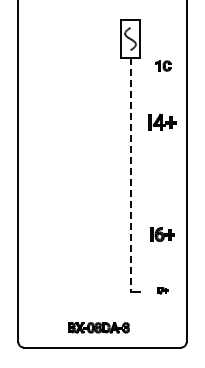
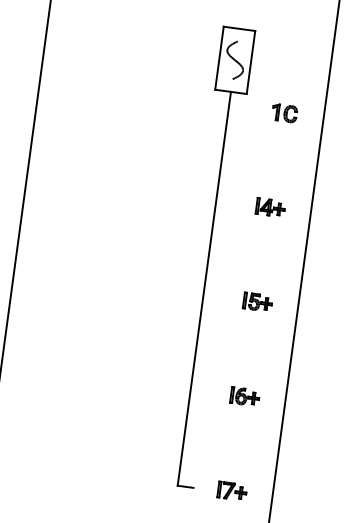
part: (162, 121) -> (270, 206), size x0.62
line: (130, 174) -> (204, 288), dashed -> solid
part: (162, 177) -> (257, 300), added
part: (162, 233) -> (244, 395), size x0.71
part: (162, 290) -> (231, 491), size x1.67

